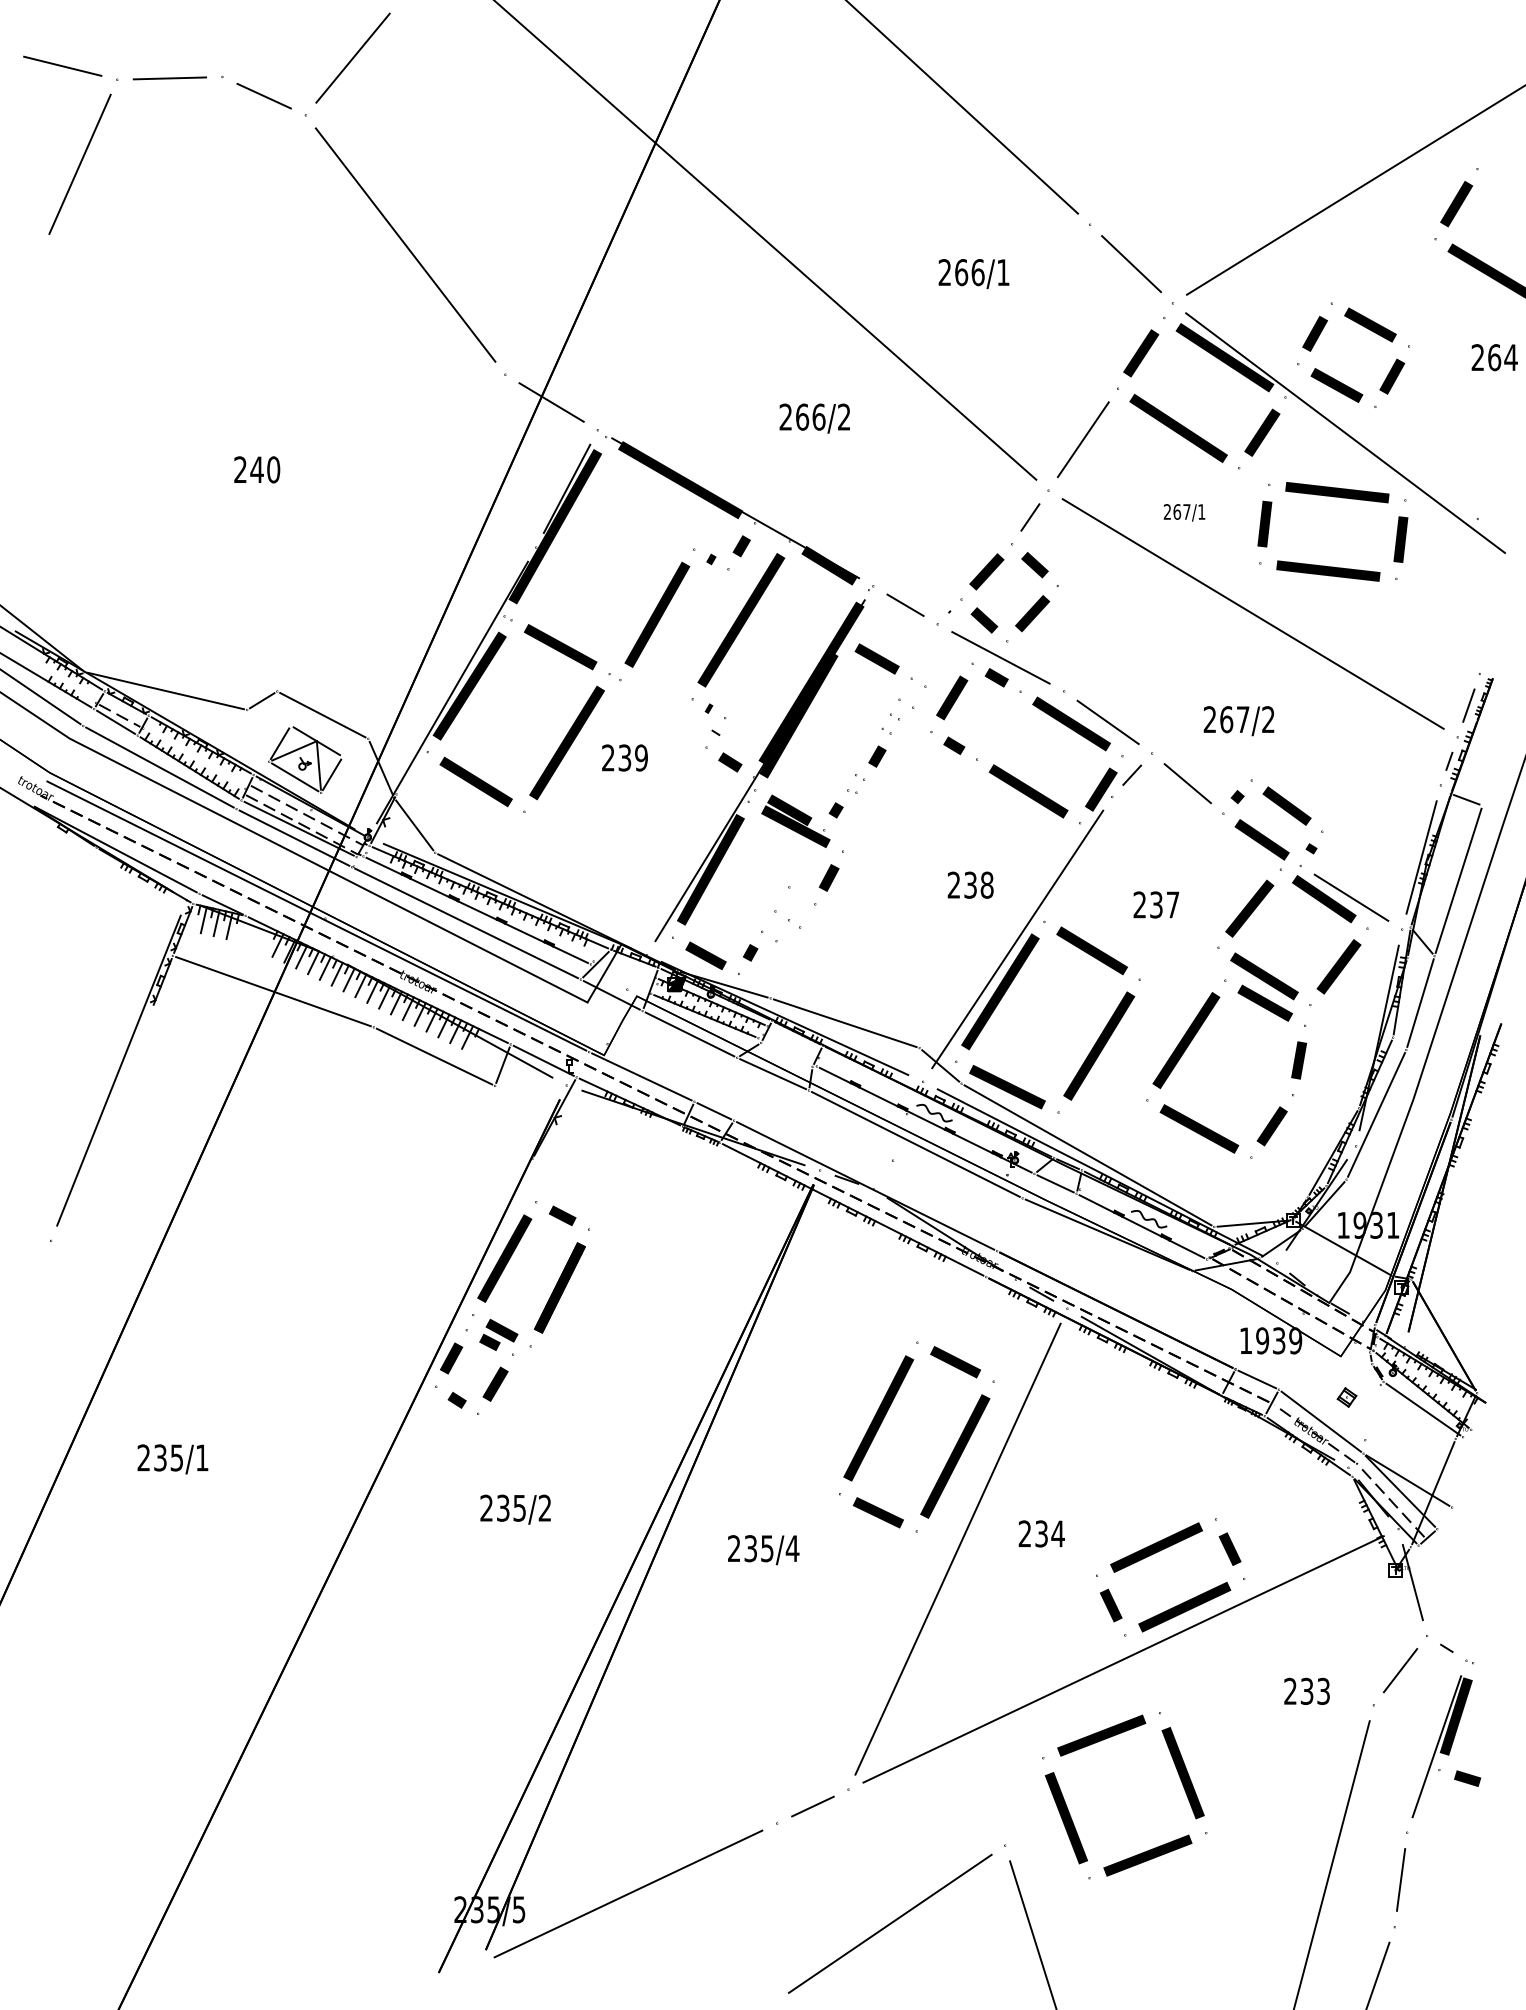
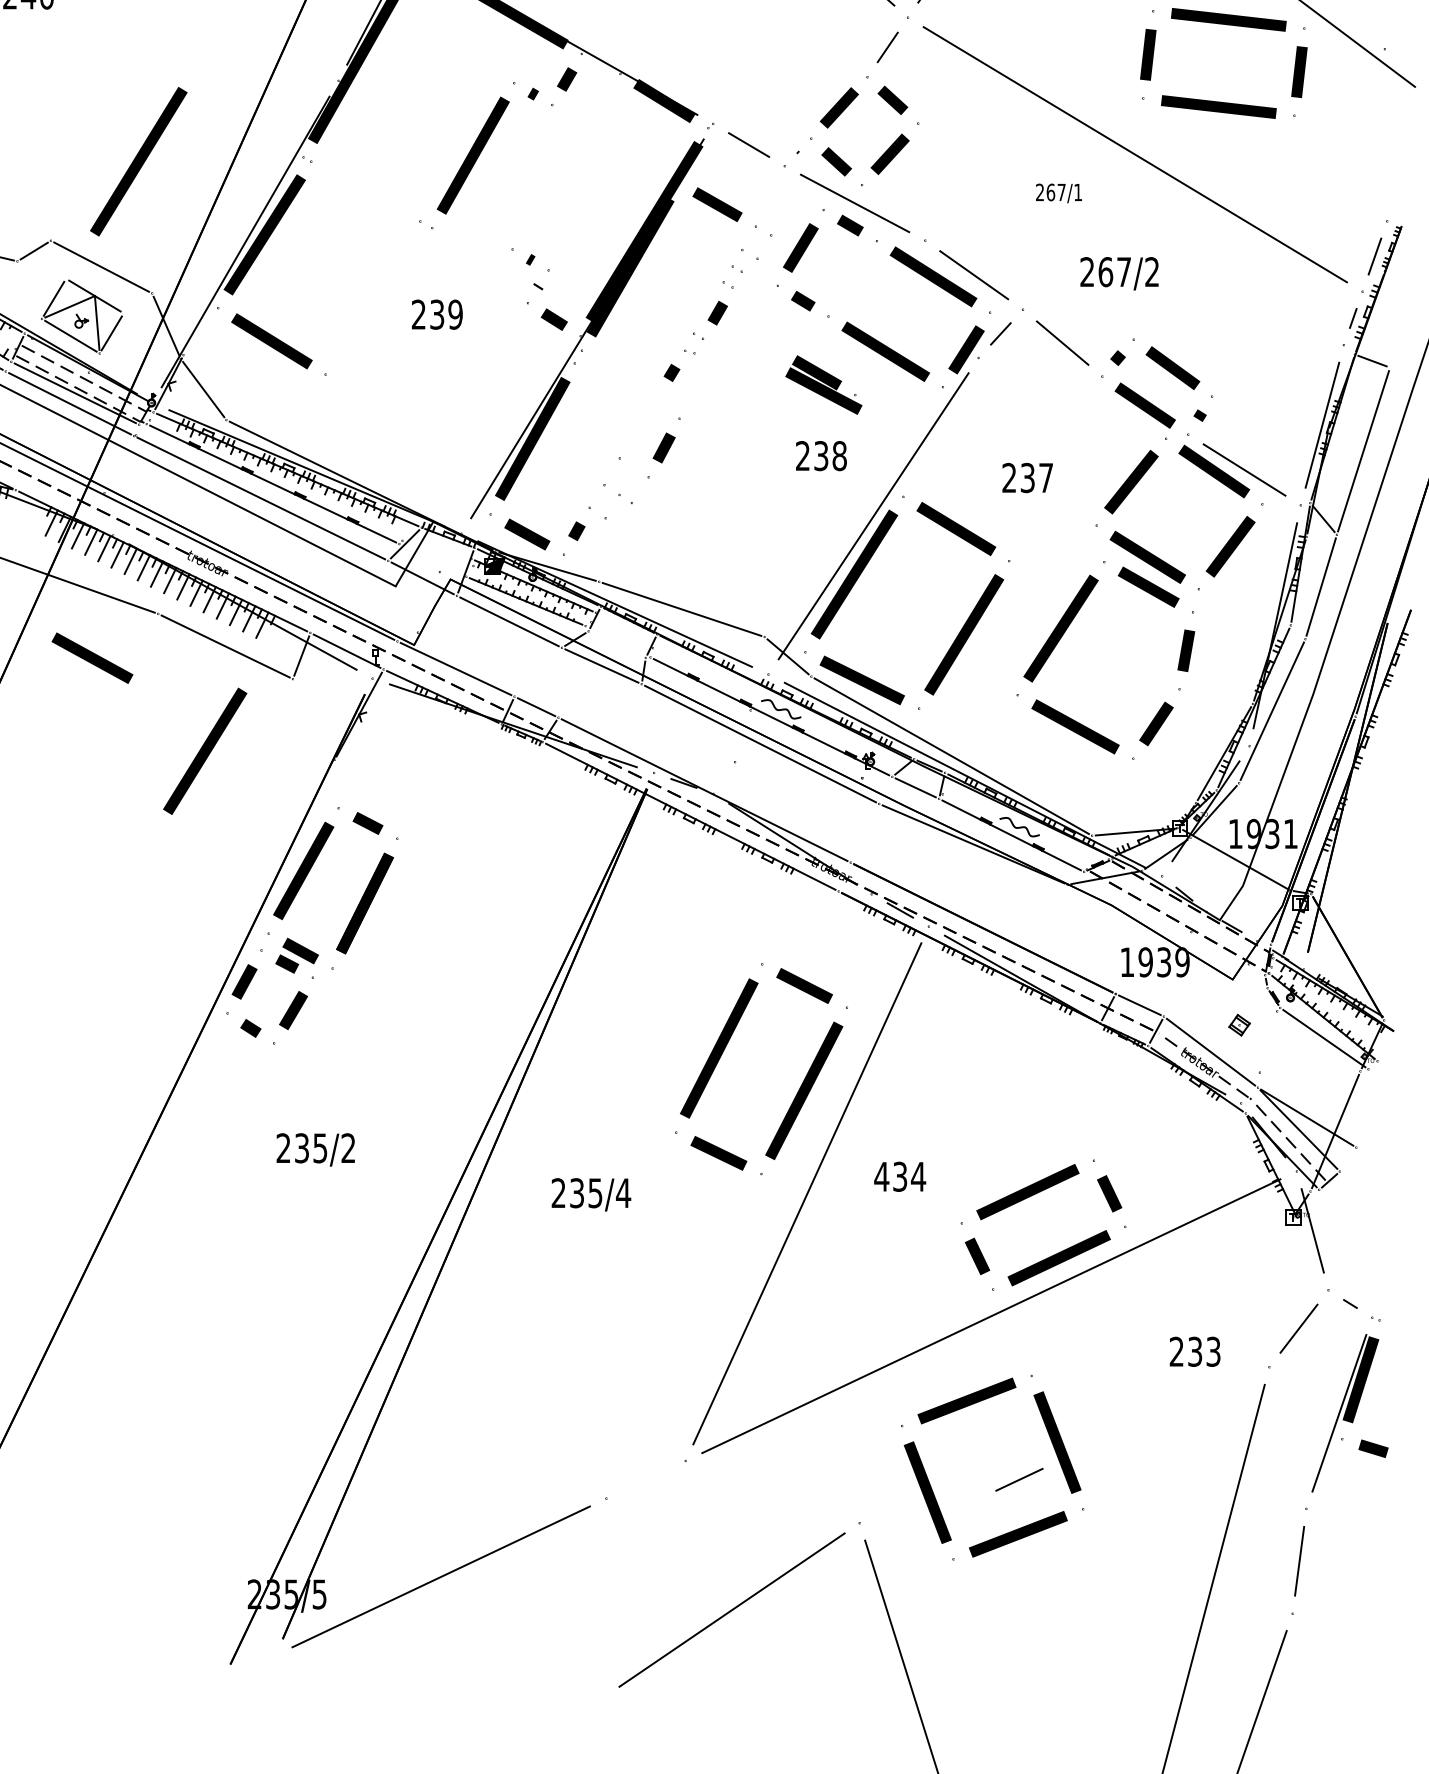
text: (1184, 512) -> (1058, 193), moved
line: (741, 620) -> (138, 161), moved
line: (560, 647) -> (92, 658), moved
line: (566, 742) -> (204, 750), moved
part: (795, 820) -> (823, 384), moved
text: (1024, 1533) -> (881, 1176), 234 -> 434
line: (812, 1806) -> (1018, 1479), moved

